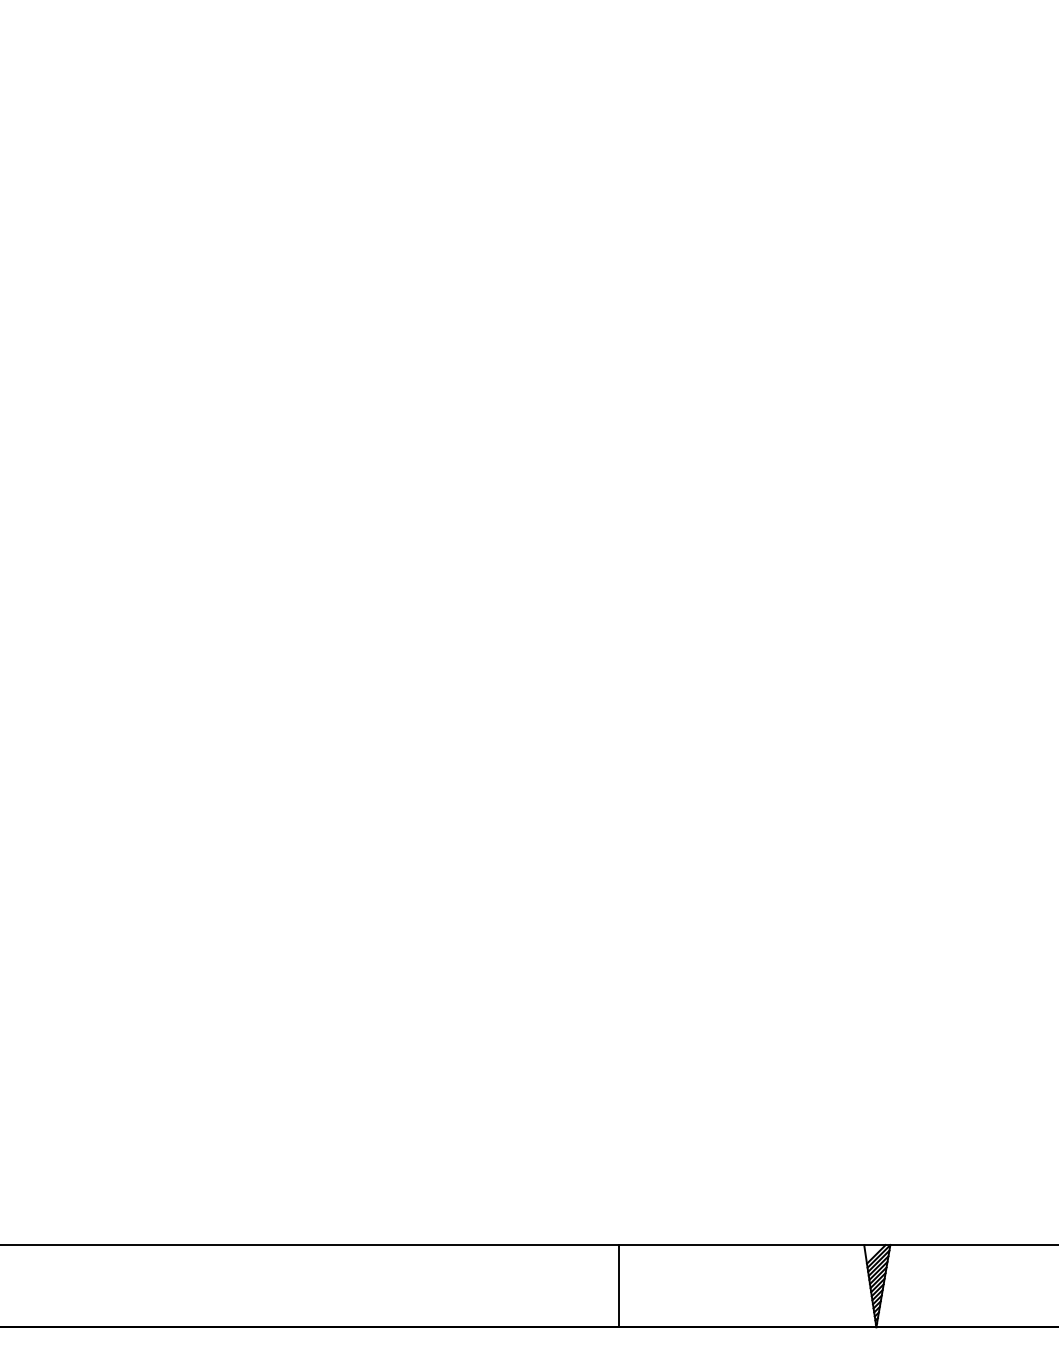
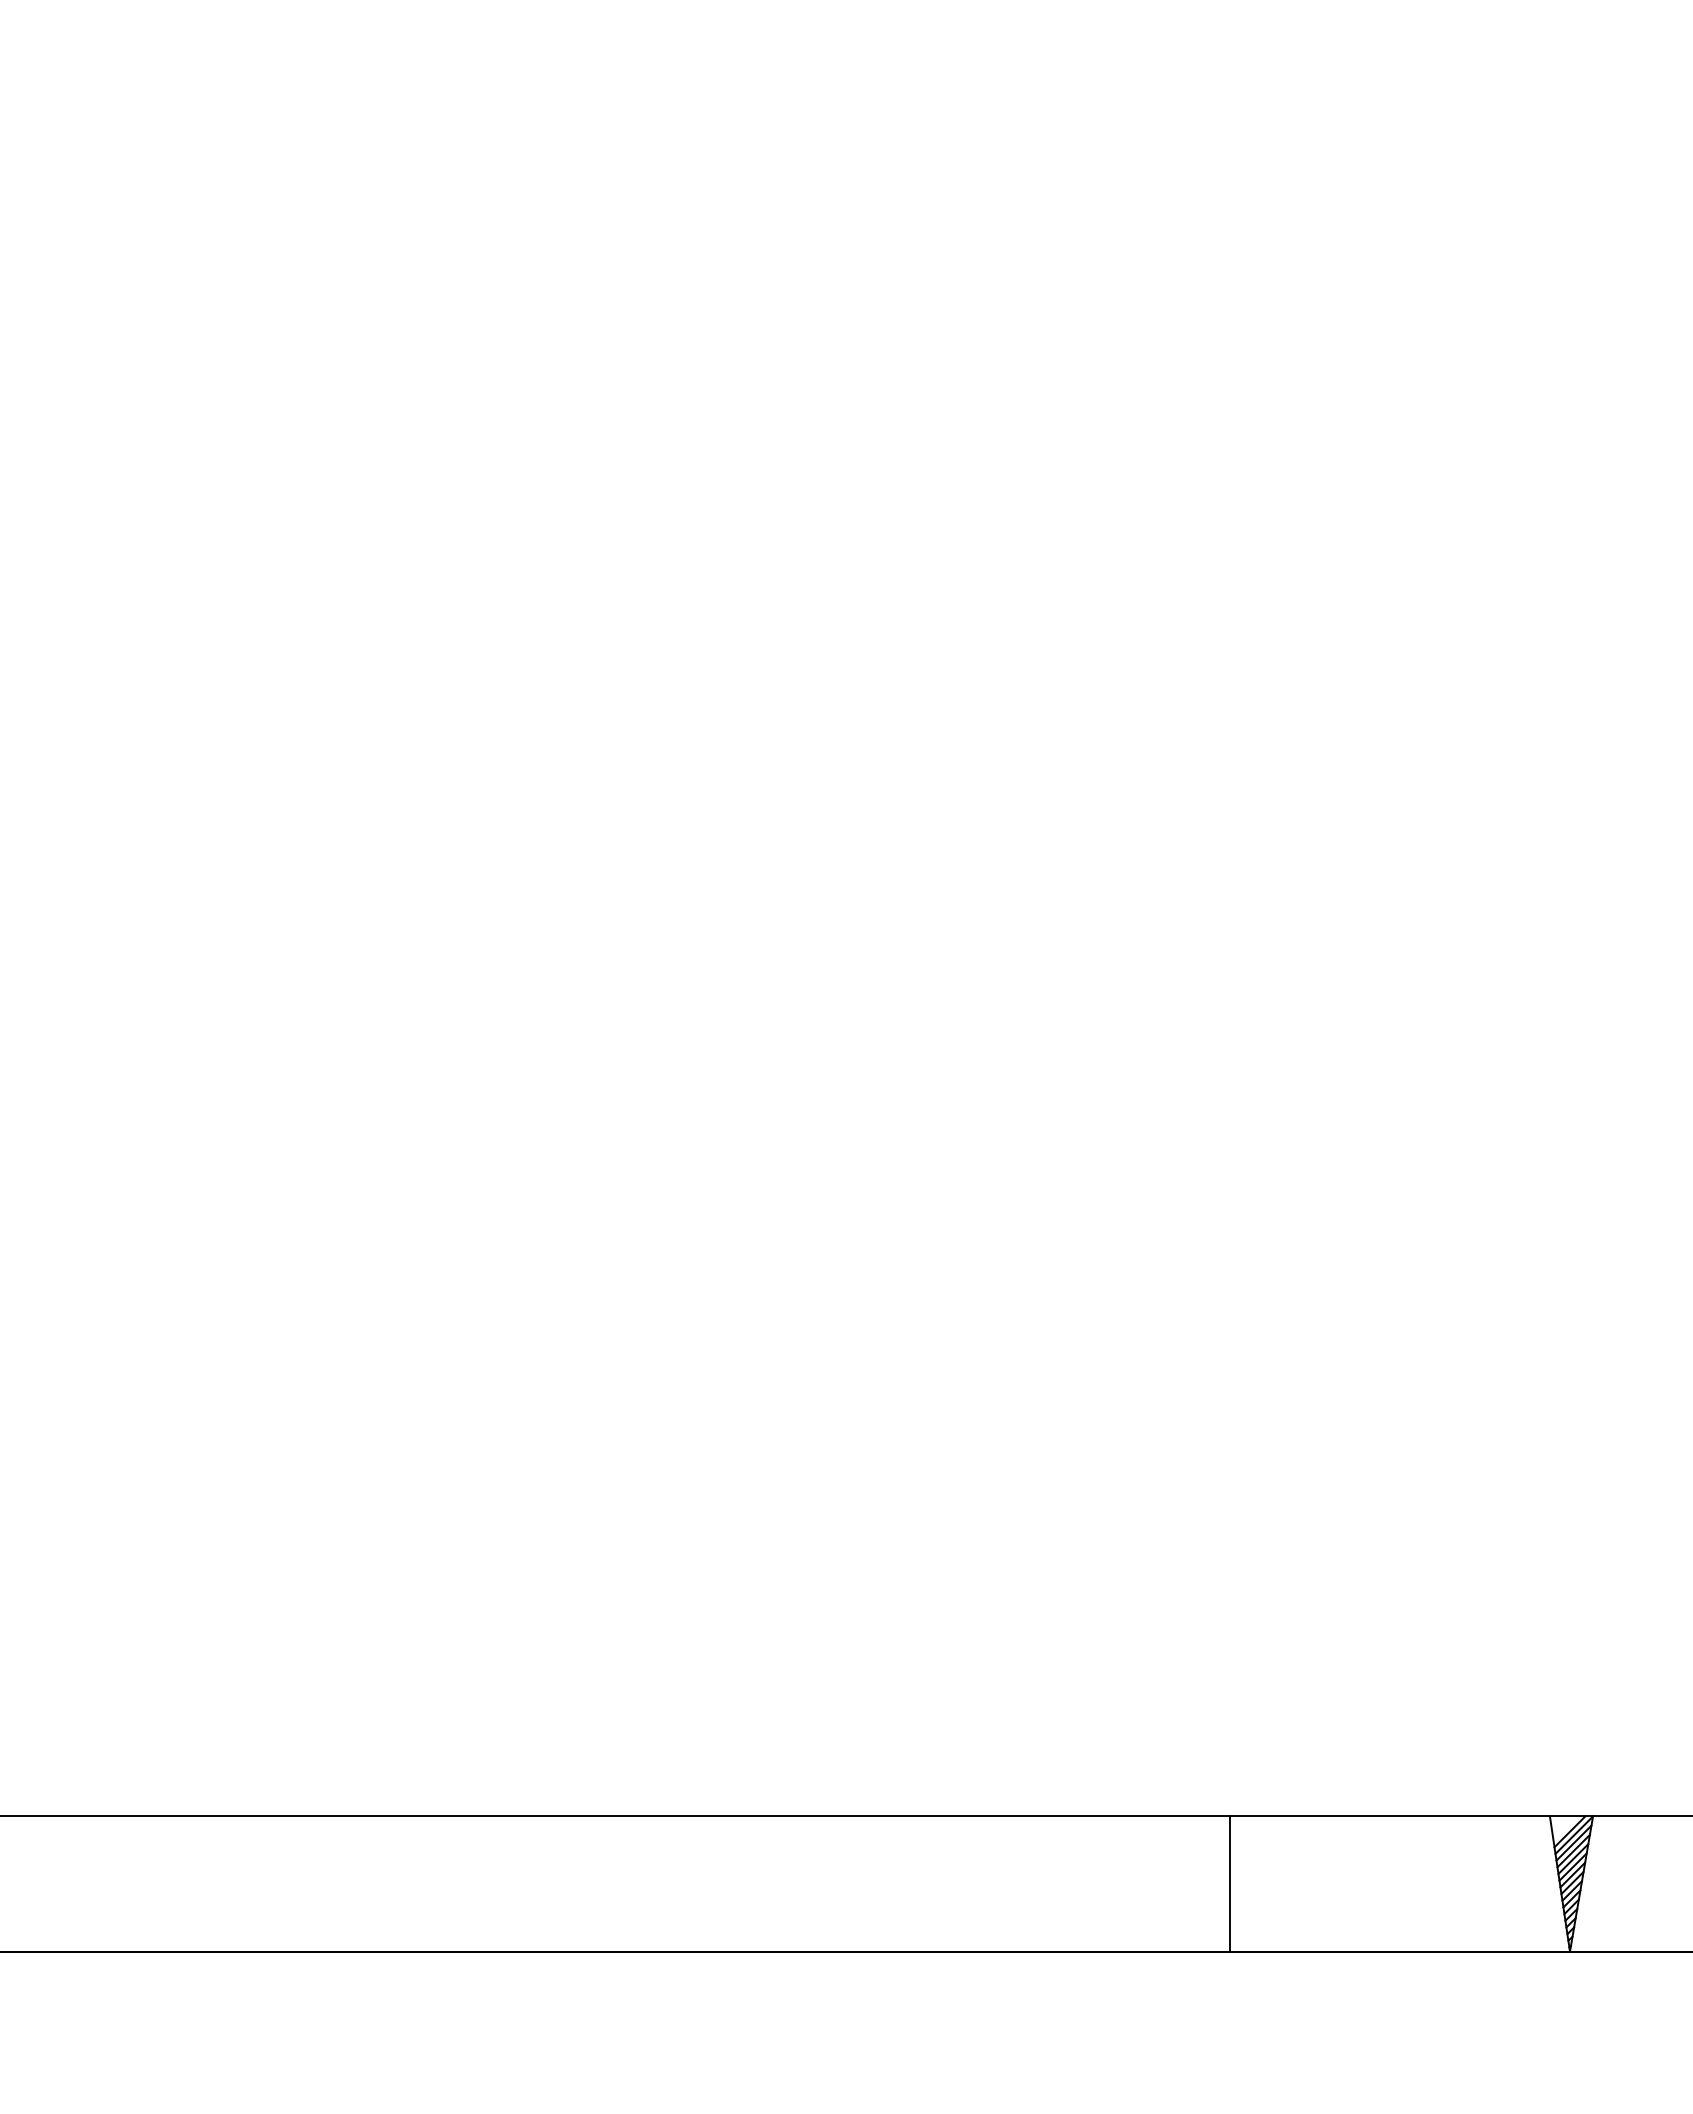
line: (618, 1285) -> (1229, 1883), moved

